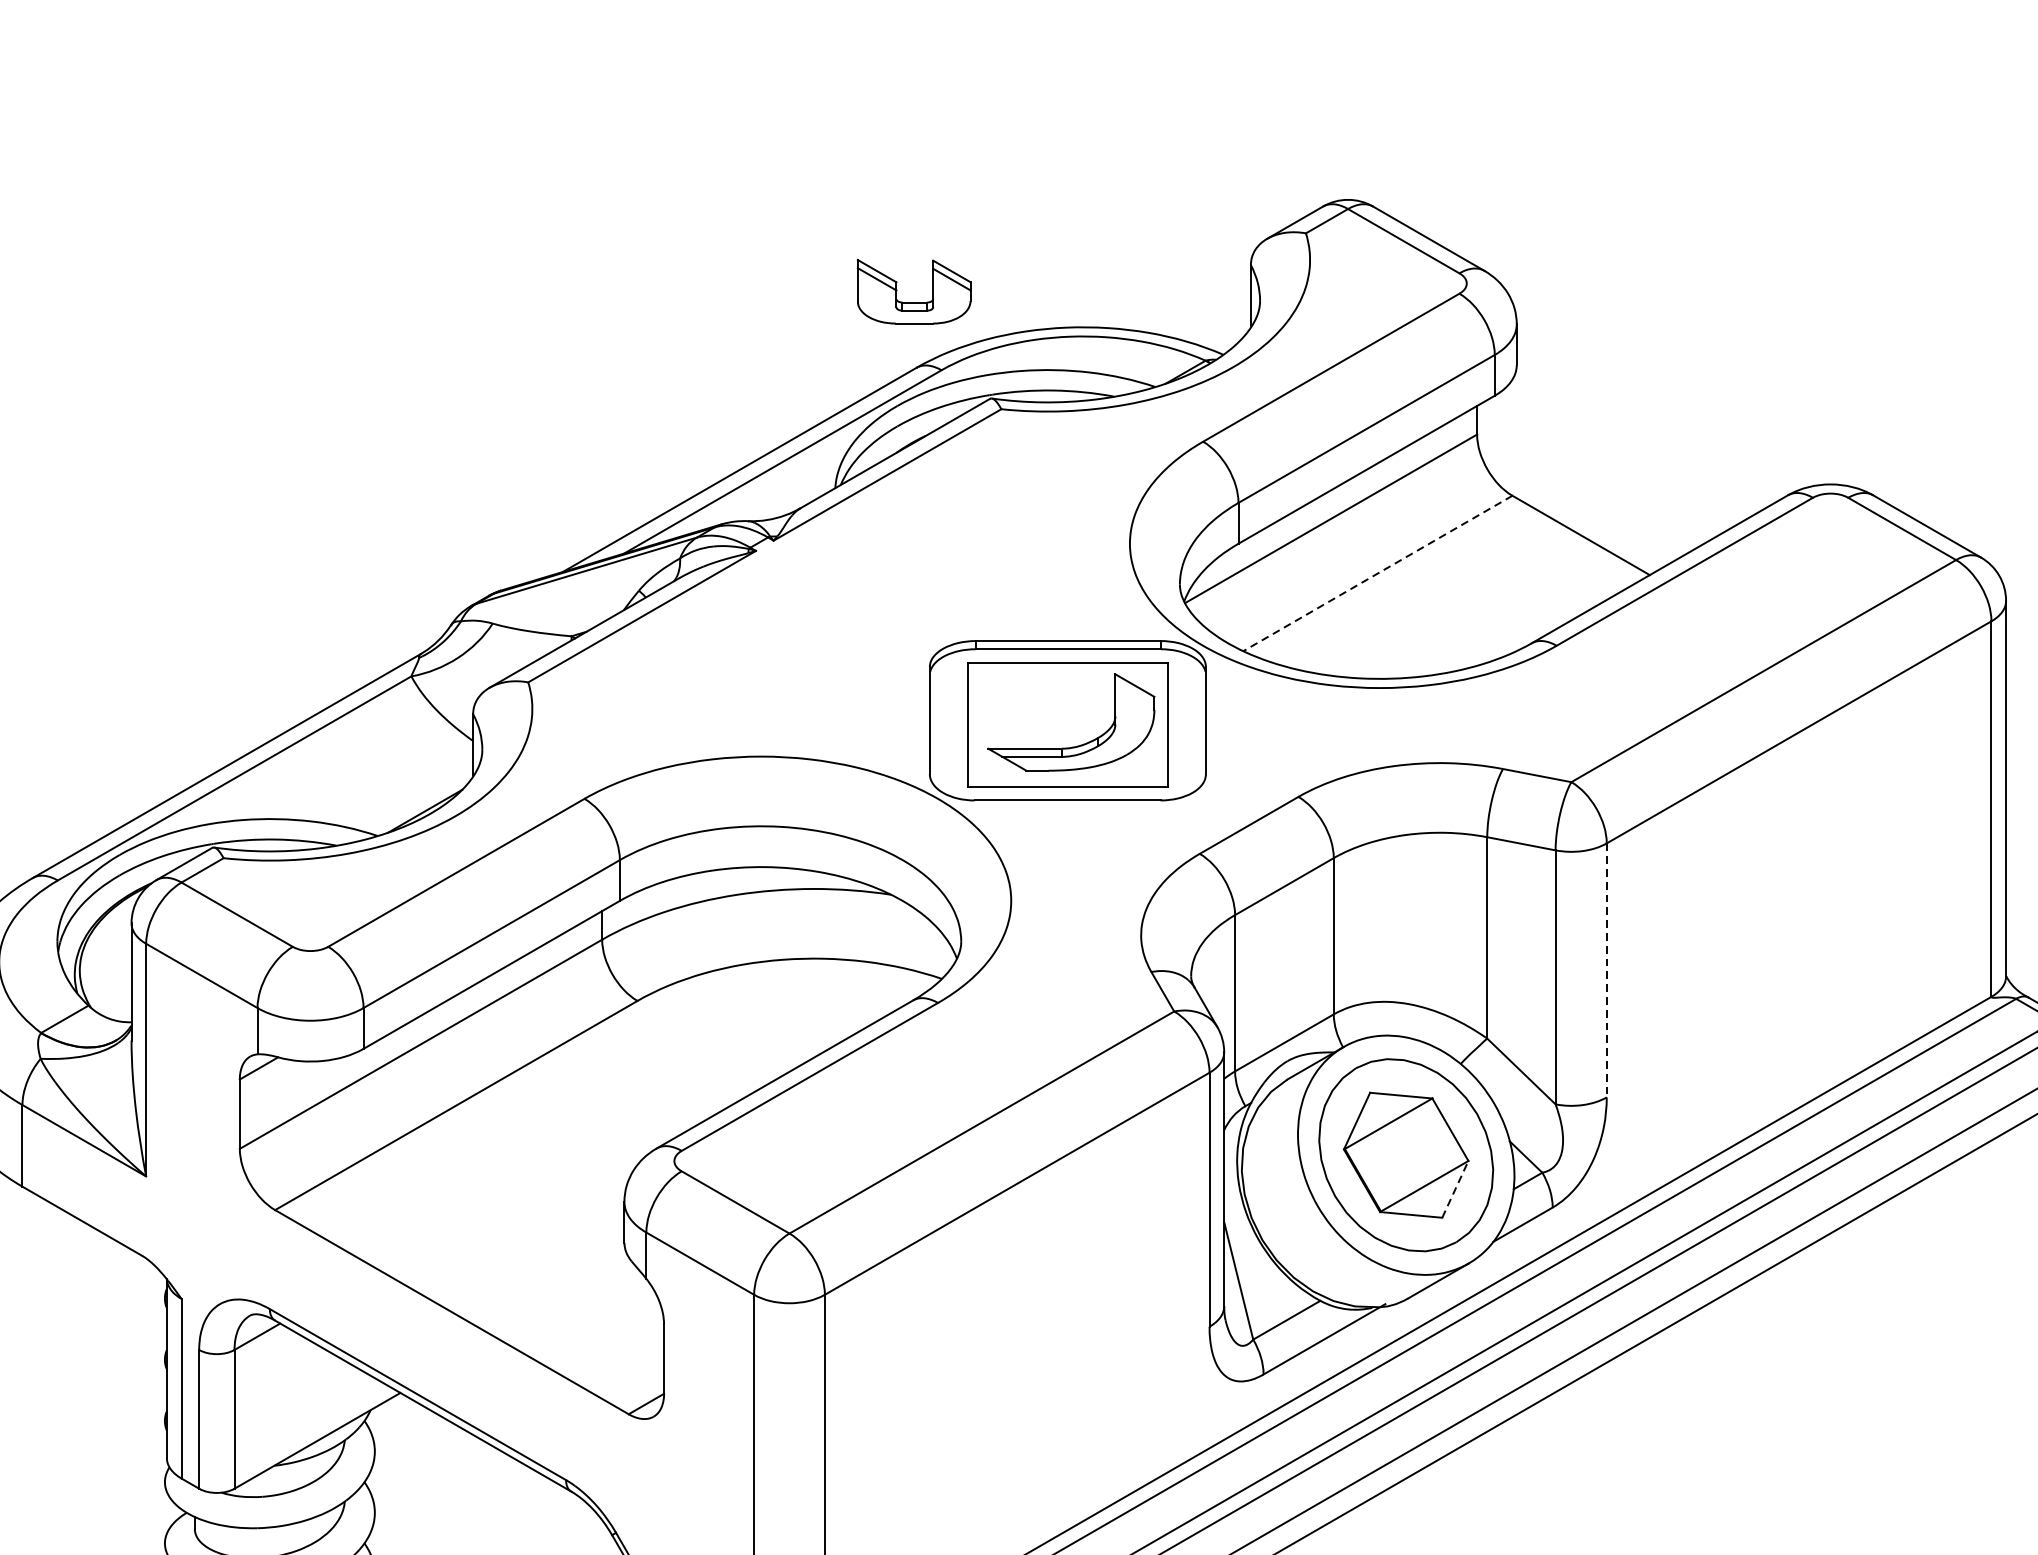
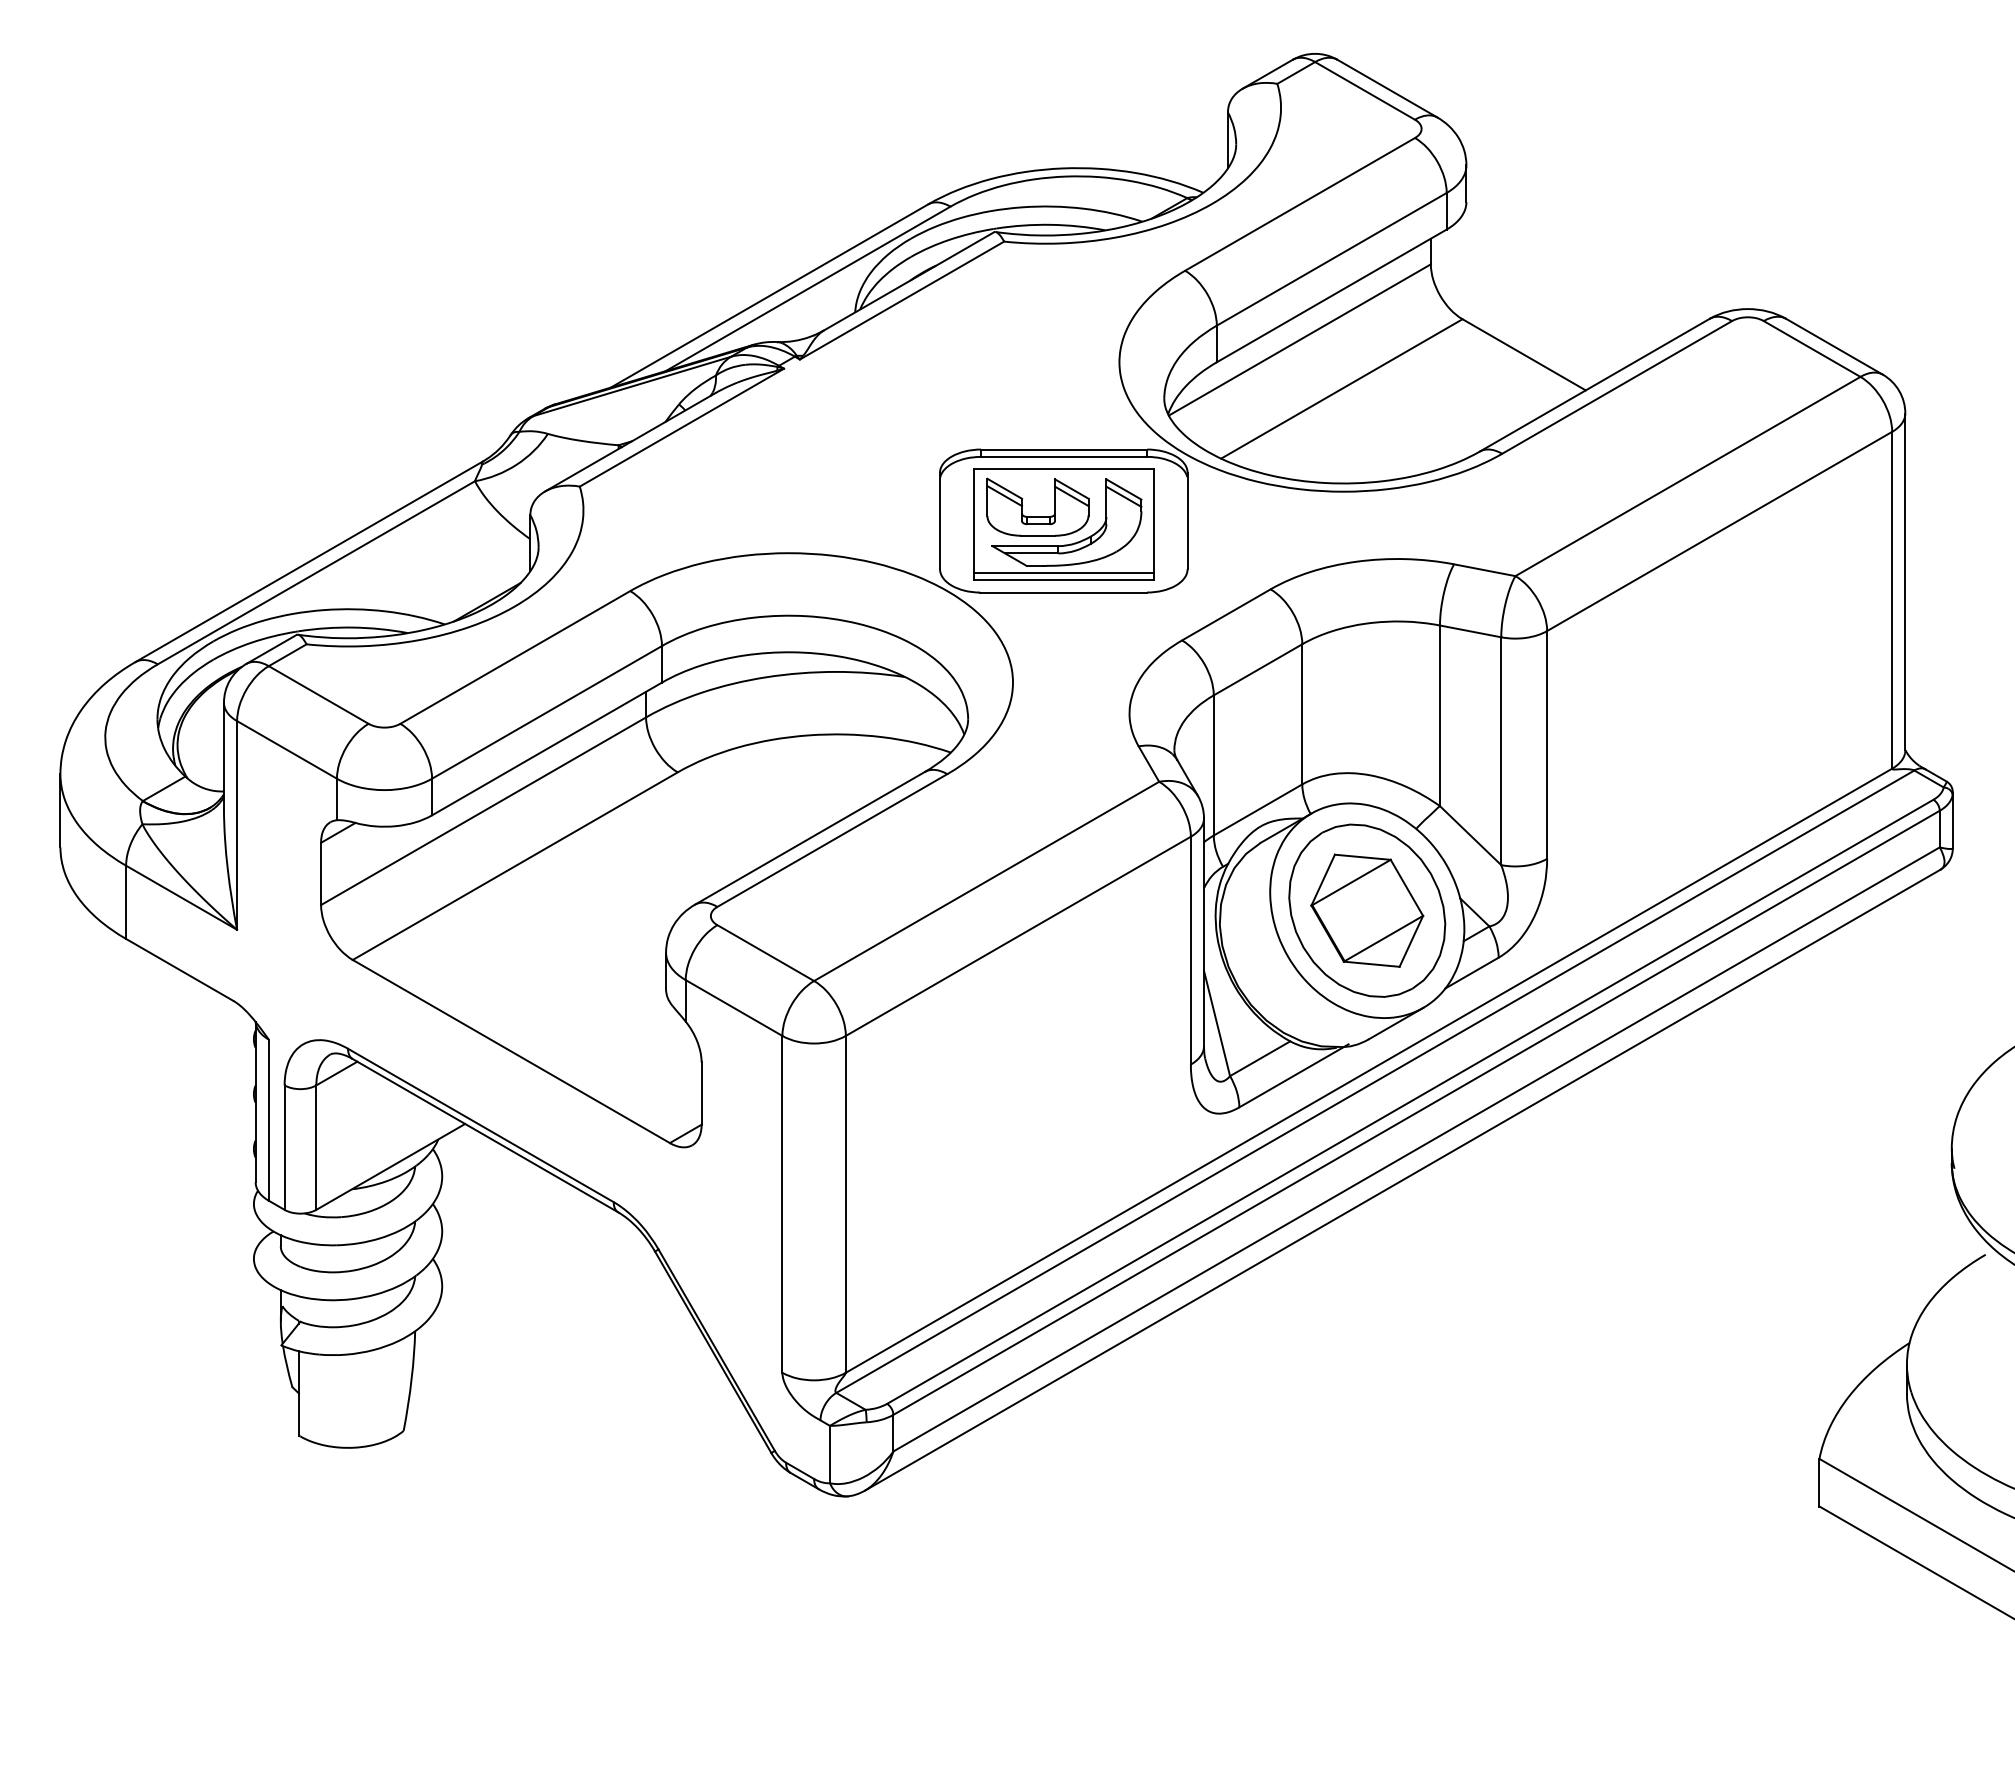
part: (913, 302) -> (1037, 516), moved
line: (1377, 574) -> (1341, 389), dashed -> solid
line: (1134, 693) -> (1123, 496), added
line: (1067, 778) -> (1063, 572), added
line: (1607, 969) -> (1547, 744), dashed -> solid
line: (1455, 1188) -> (1411, 940), dashed -> solid

